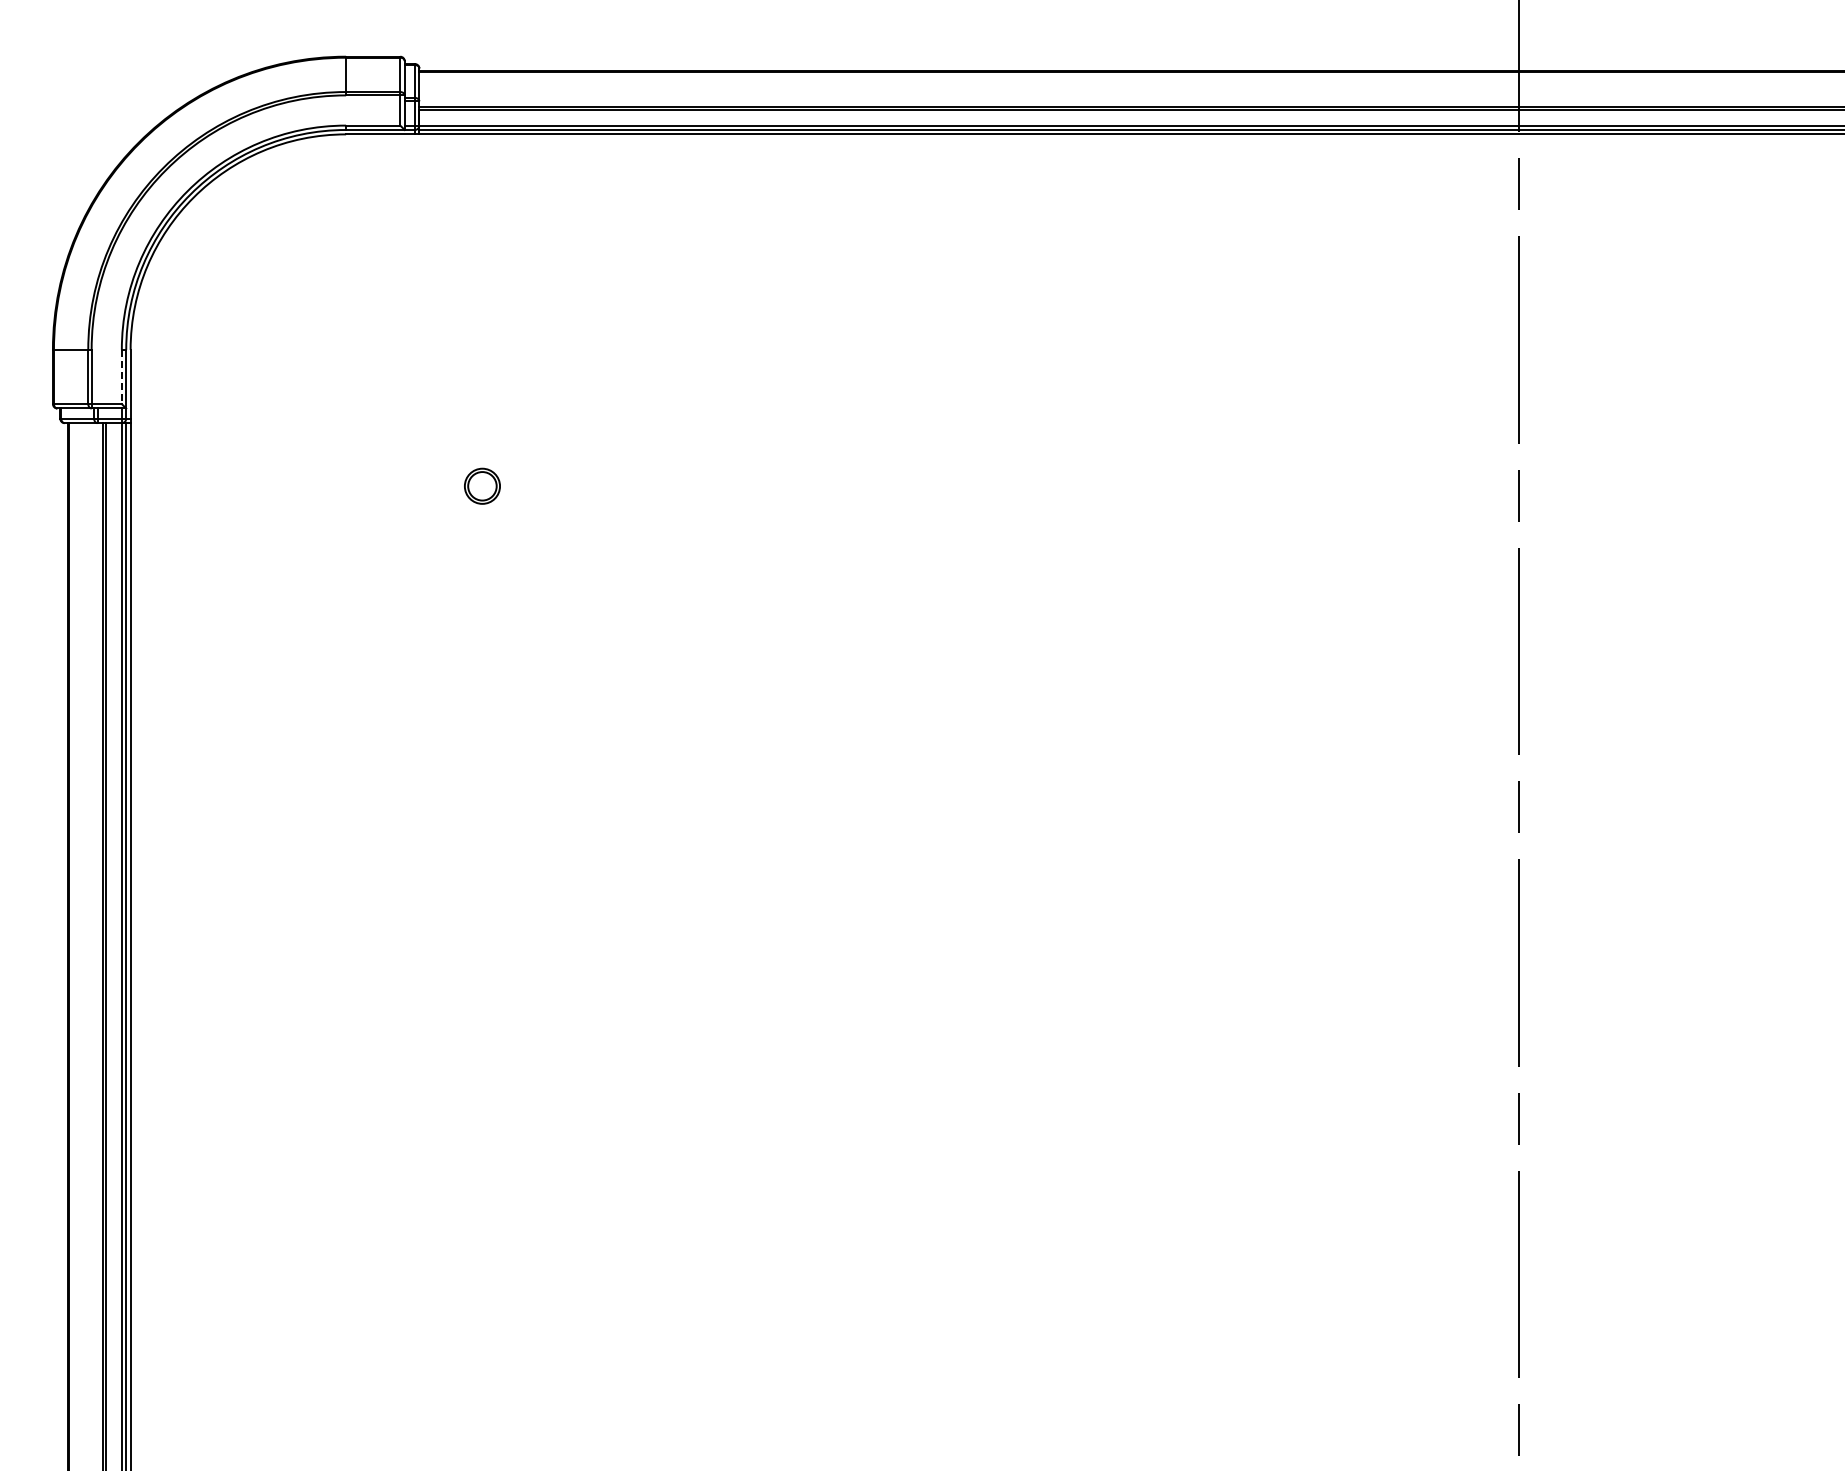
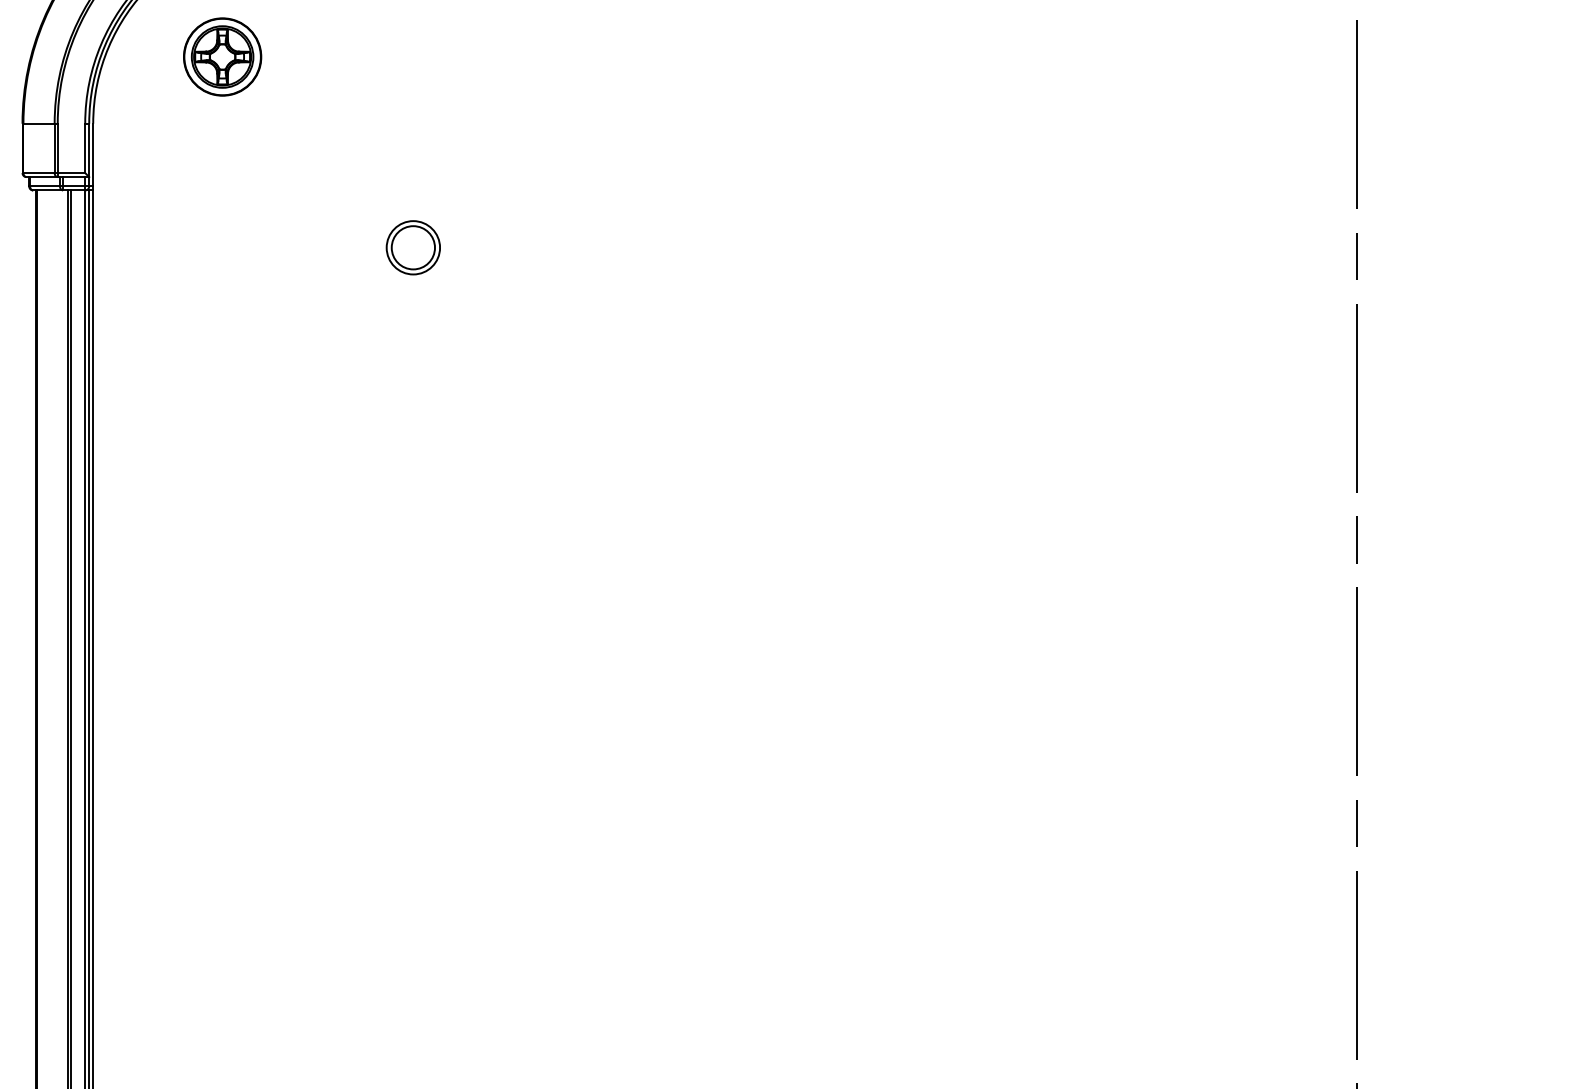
part: (272, 276) -> (222, 56), added
line: (121, 377) -> (84, 148), dashed -> solid
part: (482, 486) -> (413, 248), size x1.67

